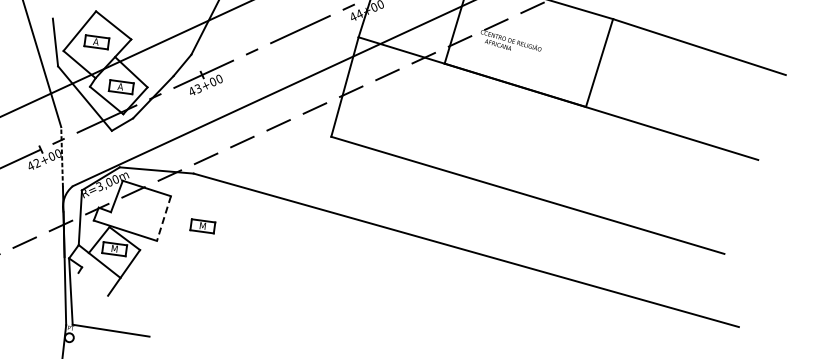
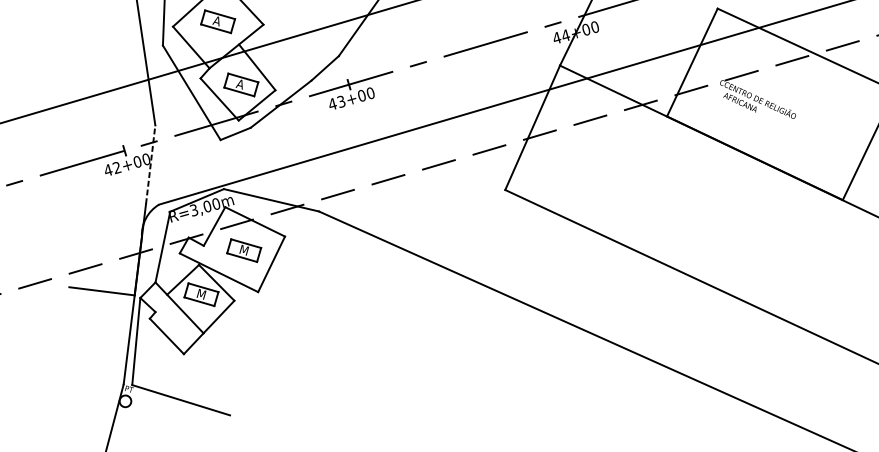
line: (163, 219) -> (270, 265), dashed -> solid
part: (202, 226) -> (243, 250), moved
line: (39, 257) -> (101, 291), added
line: (93, 283) -> (167, 335), added

